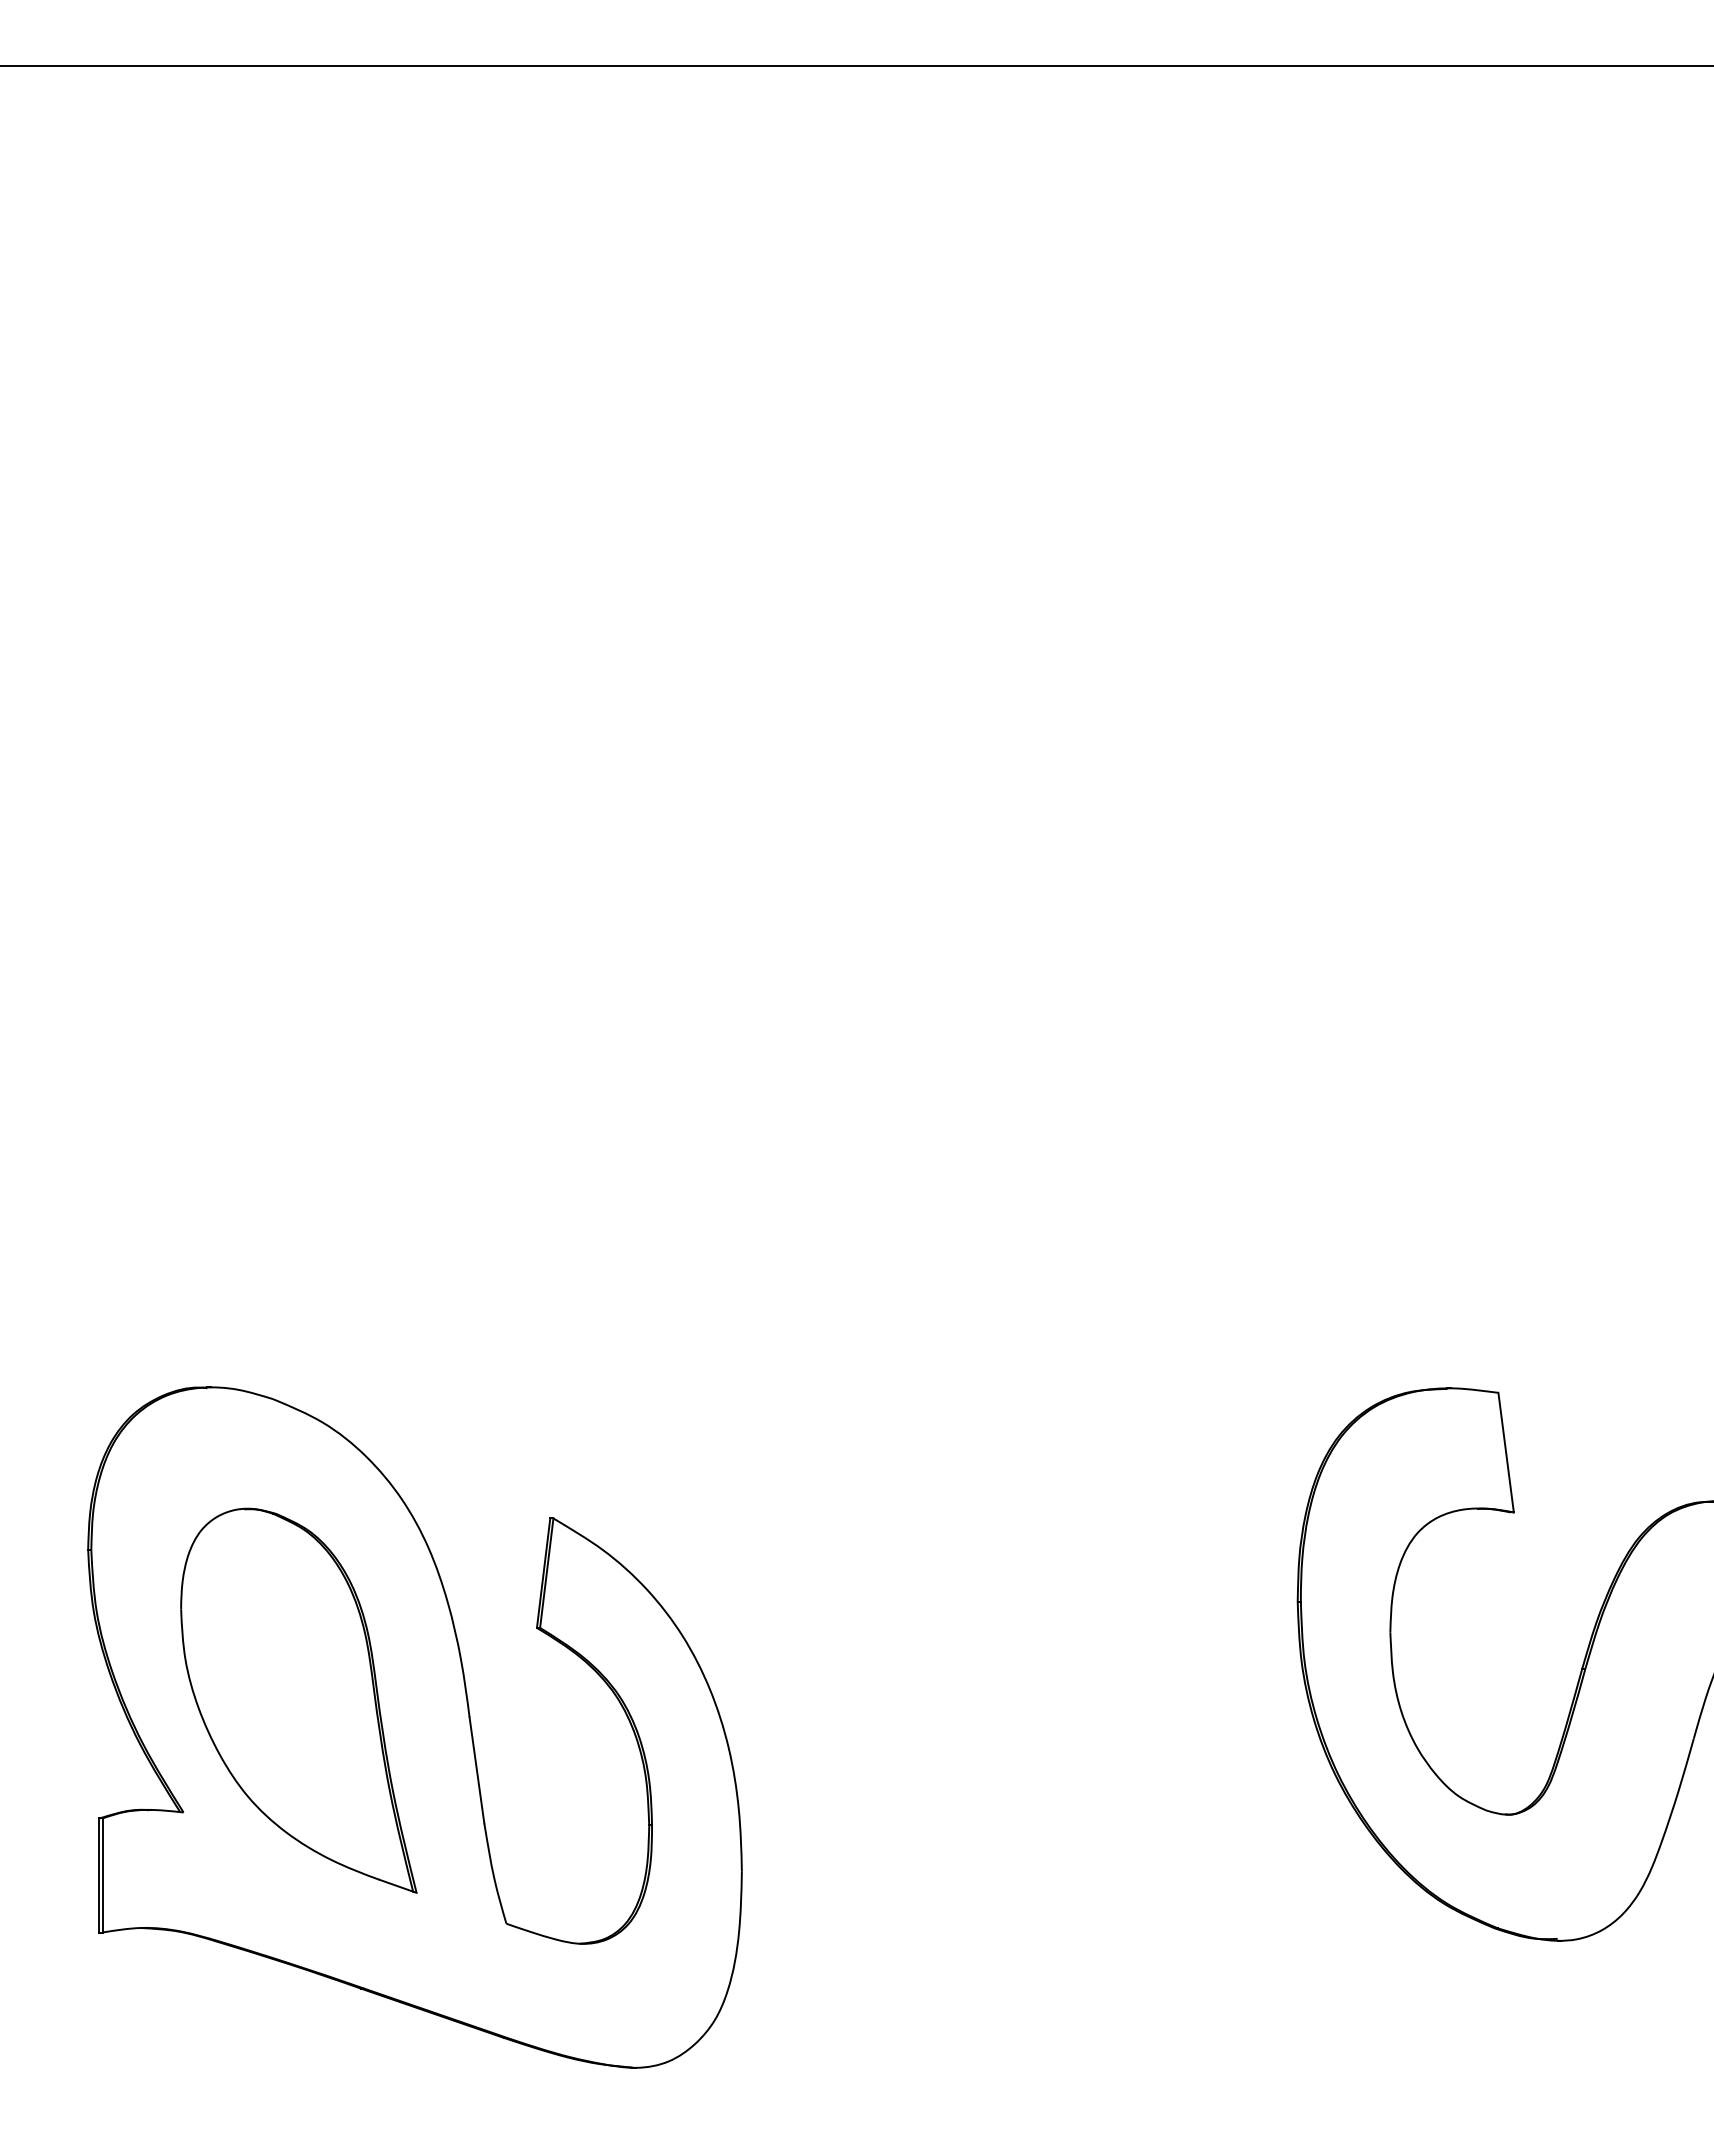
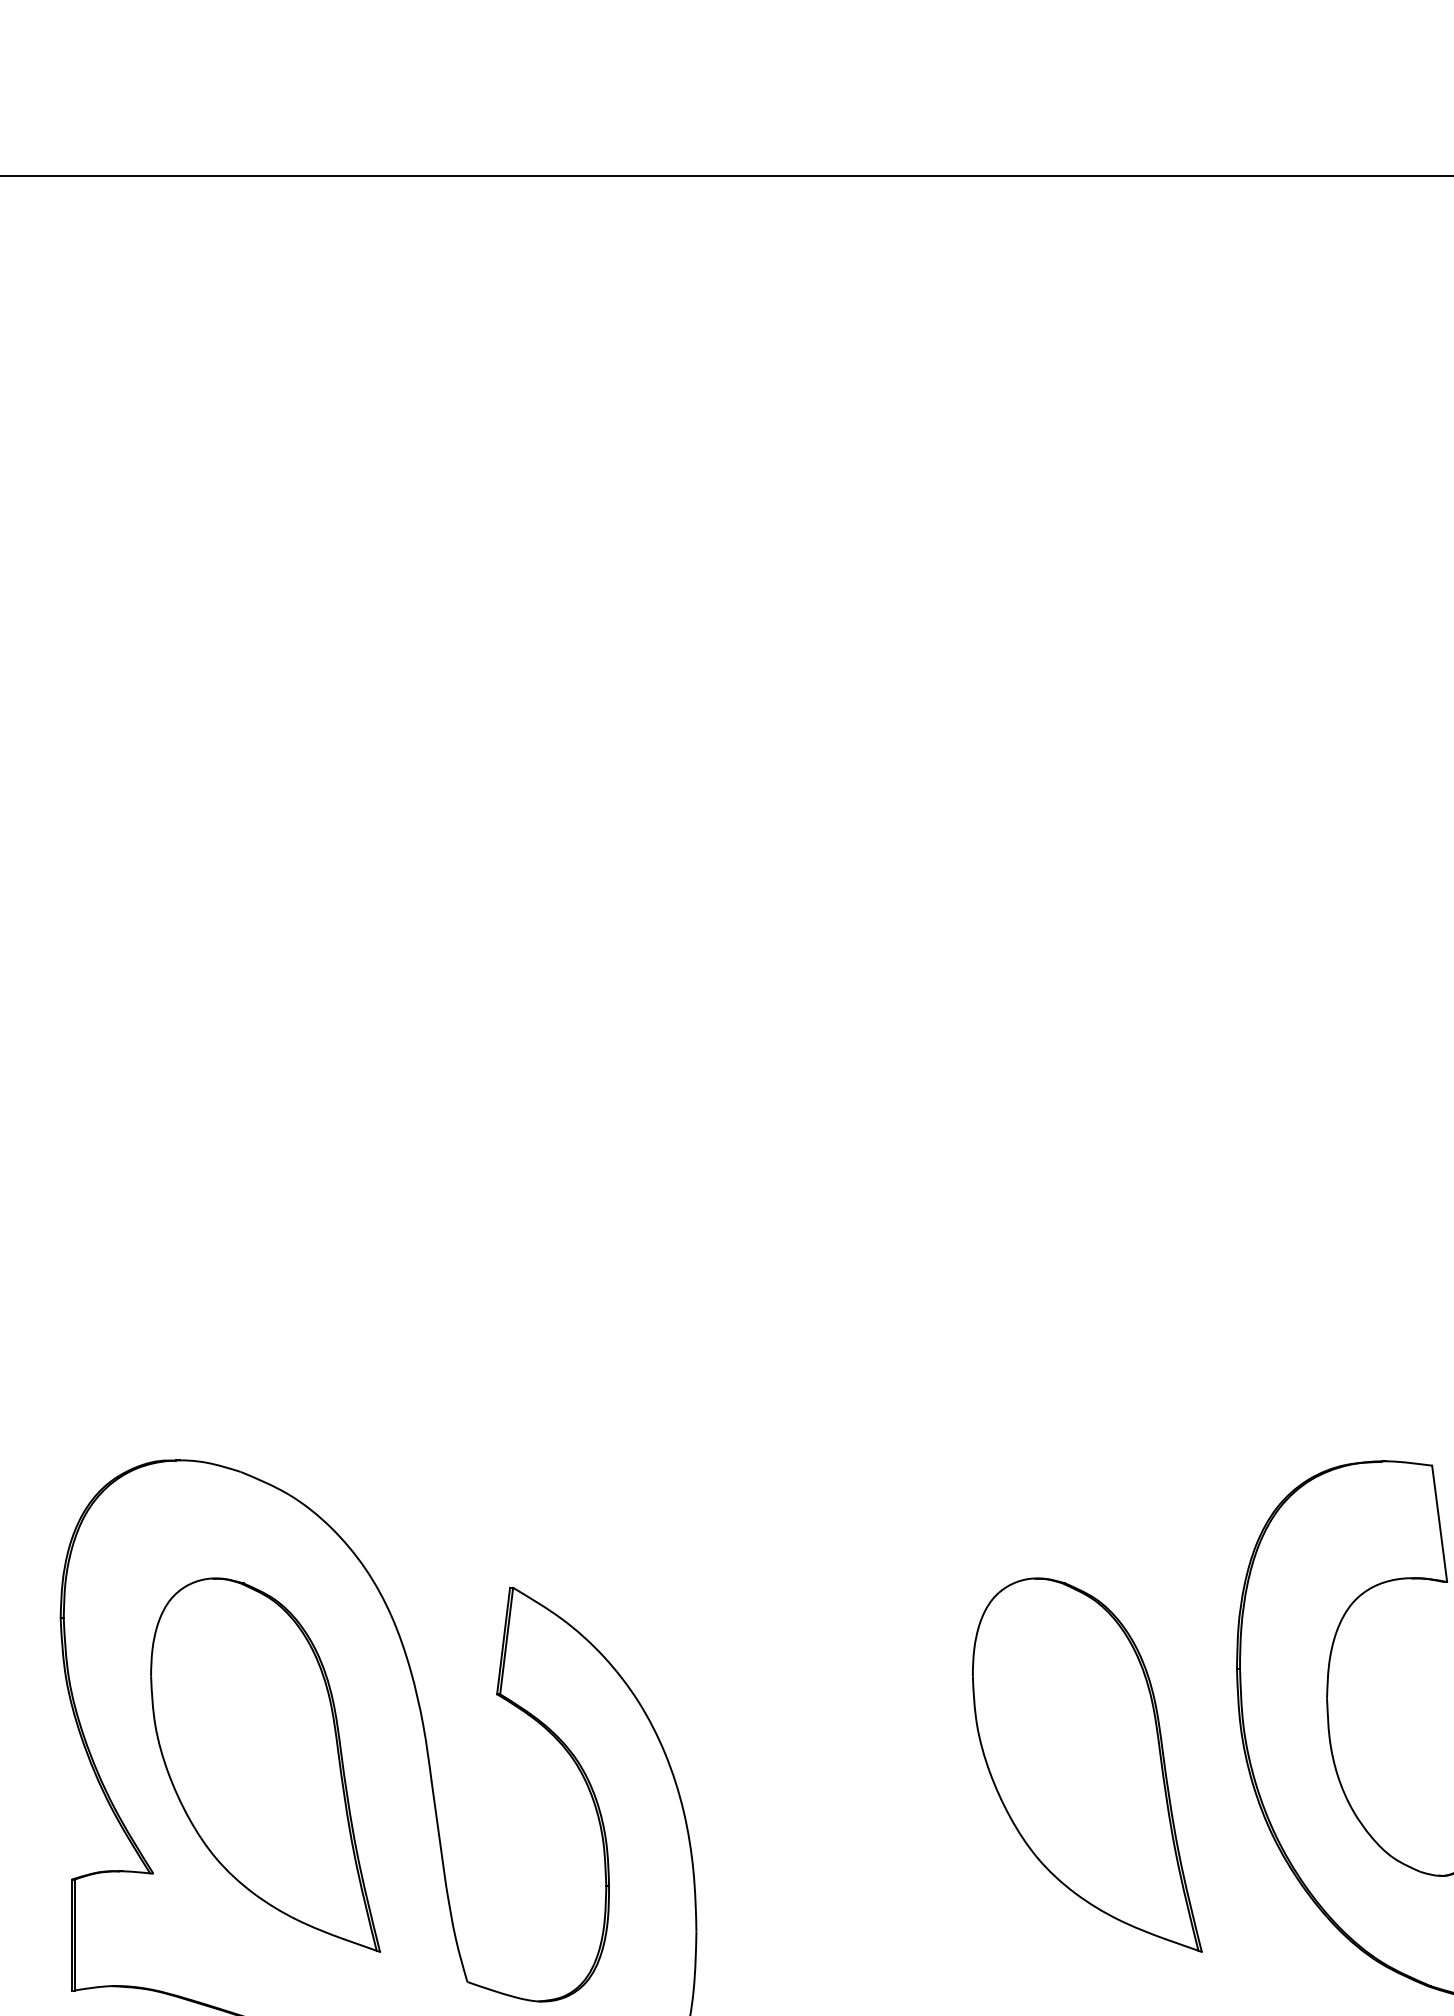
part: (1143, 1700) -> (1086, 1764), added

